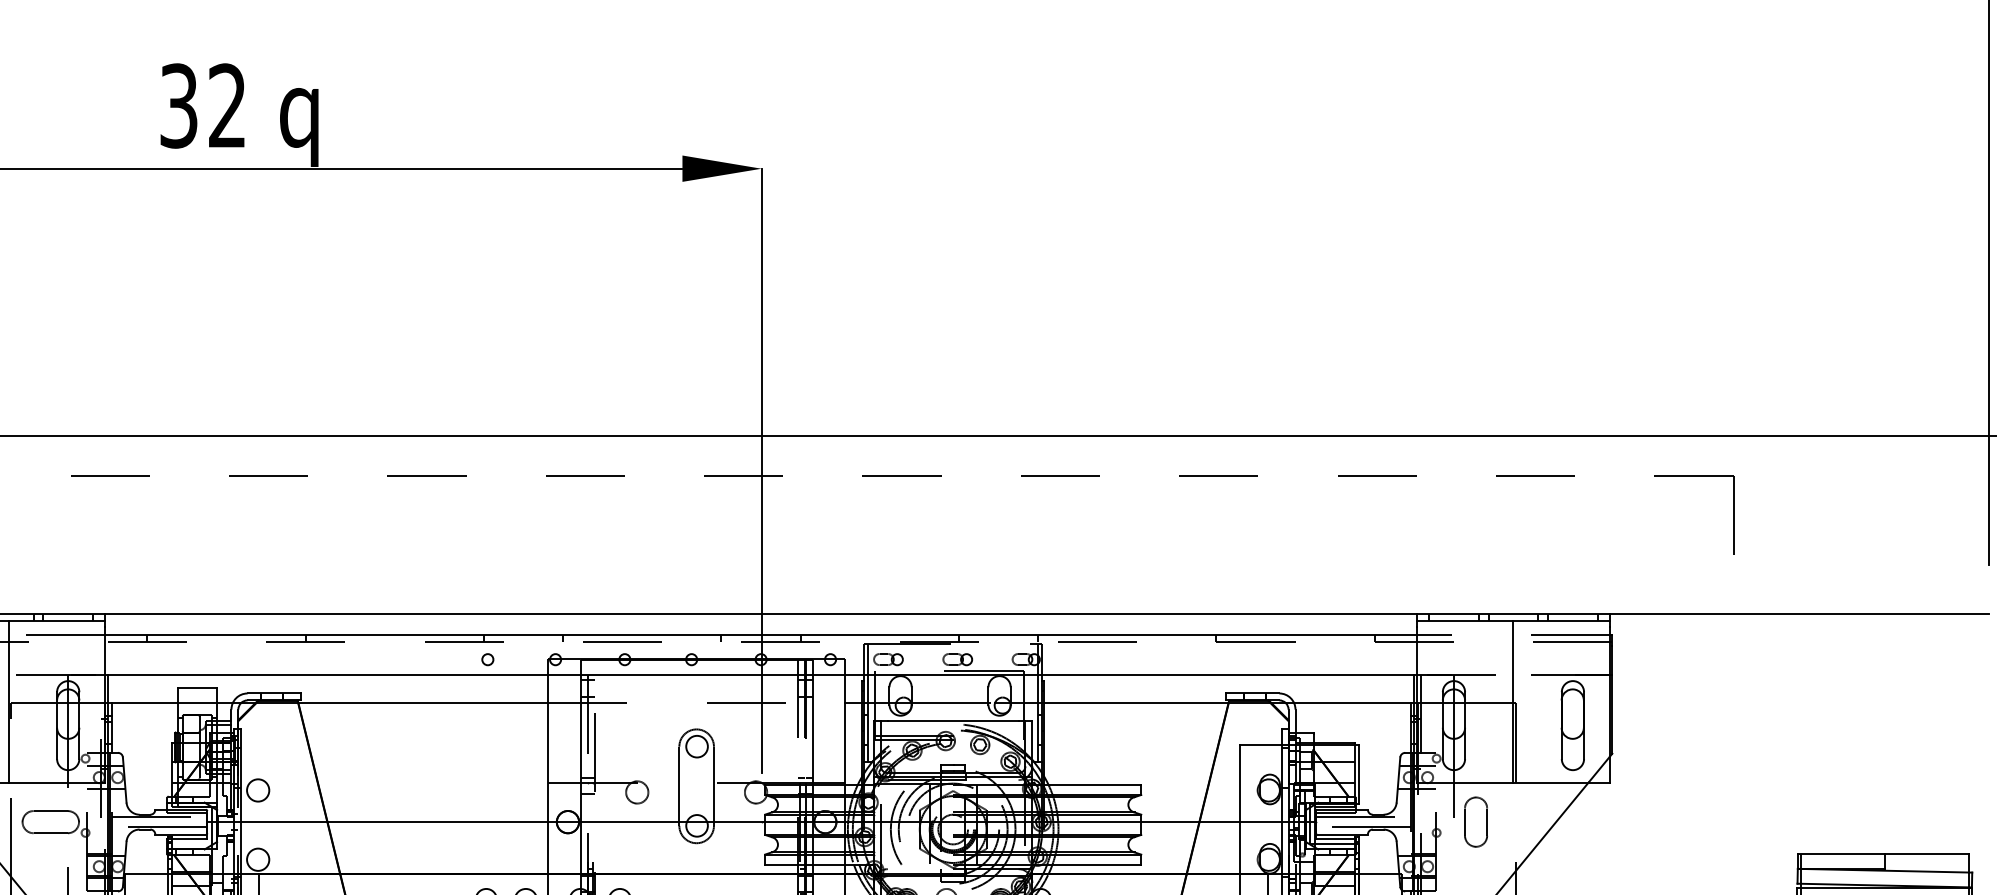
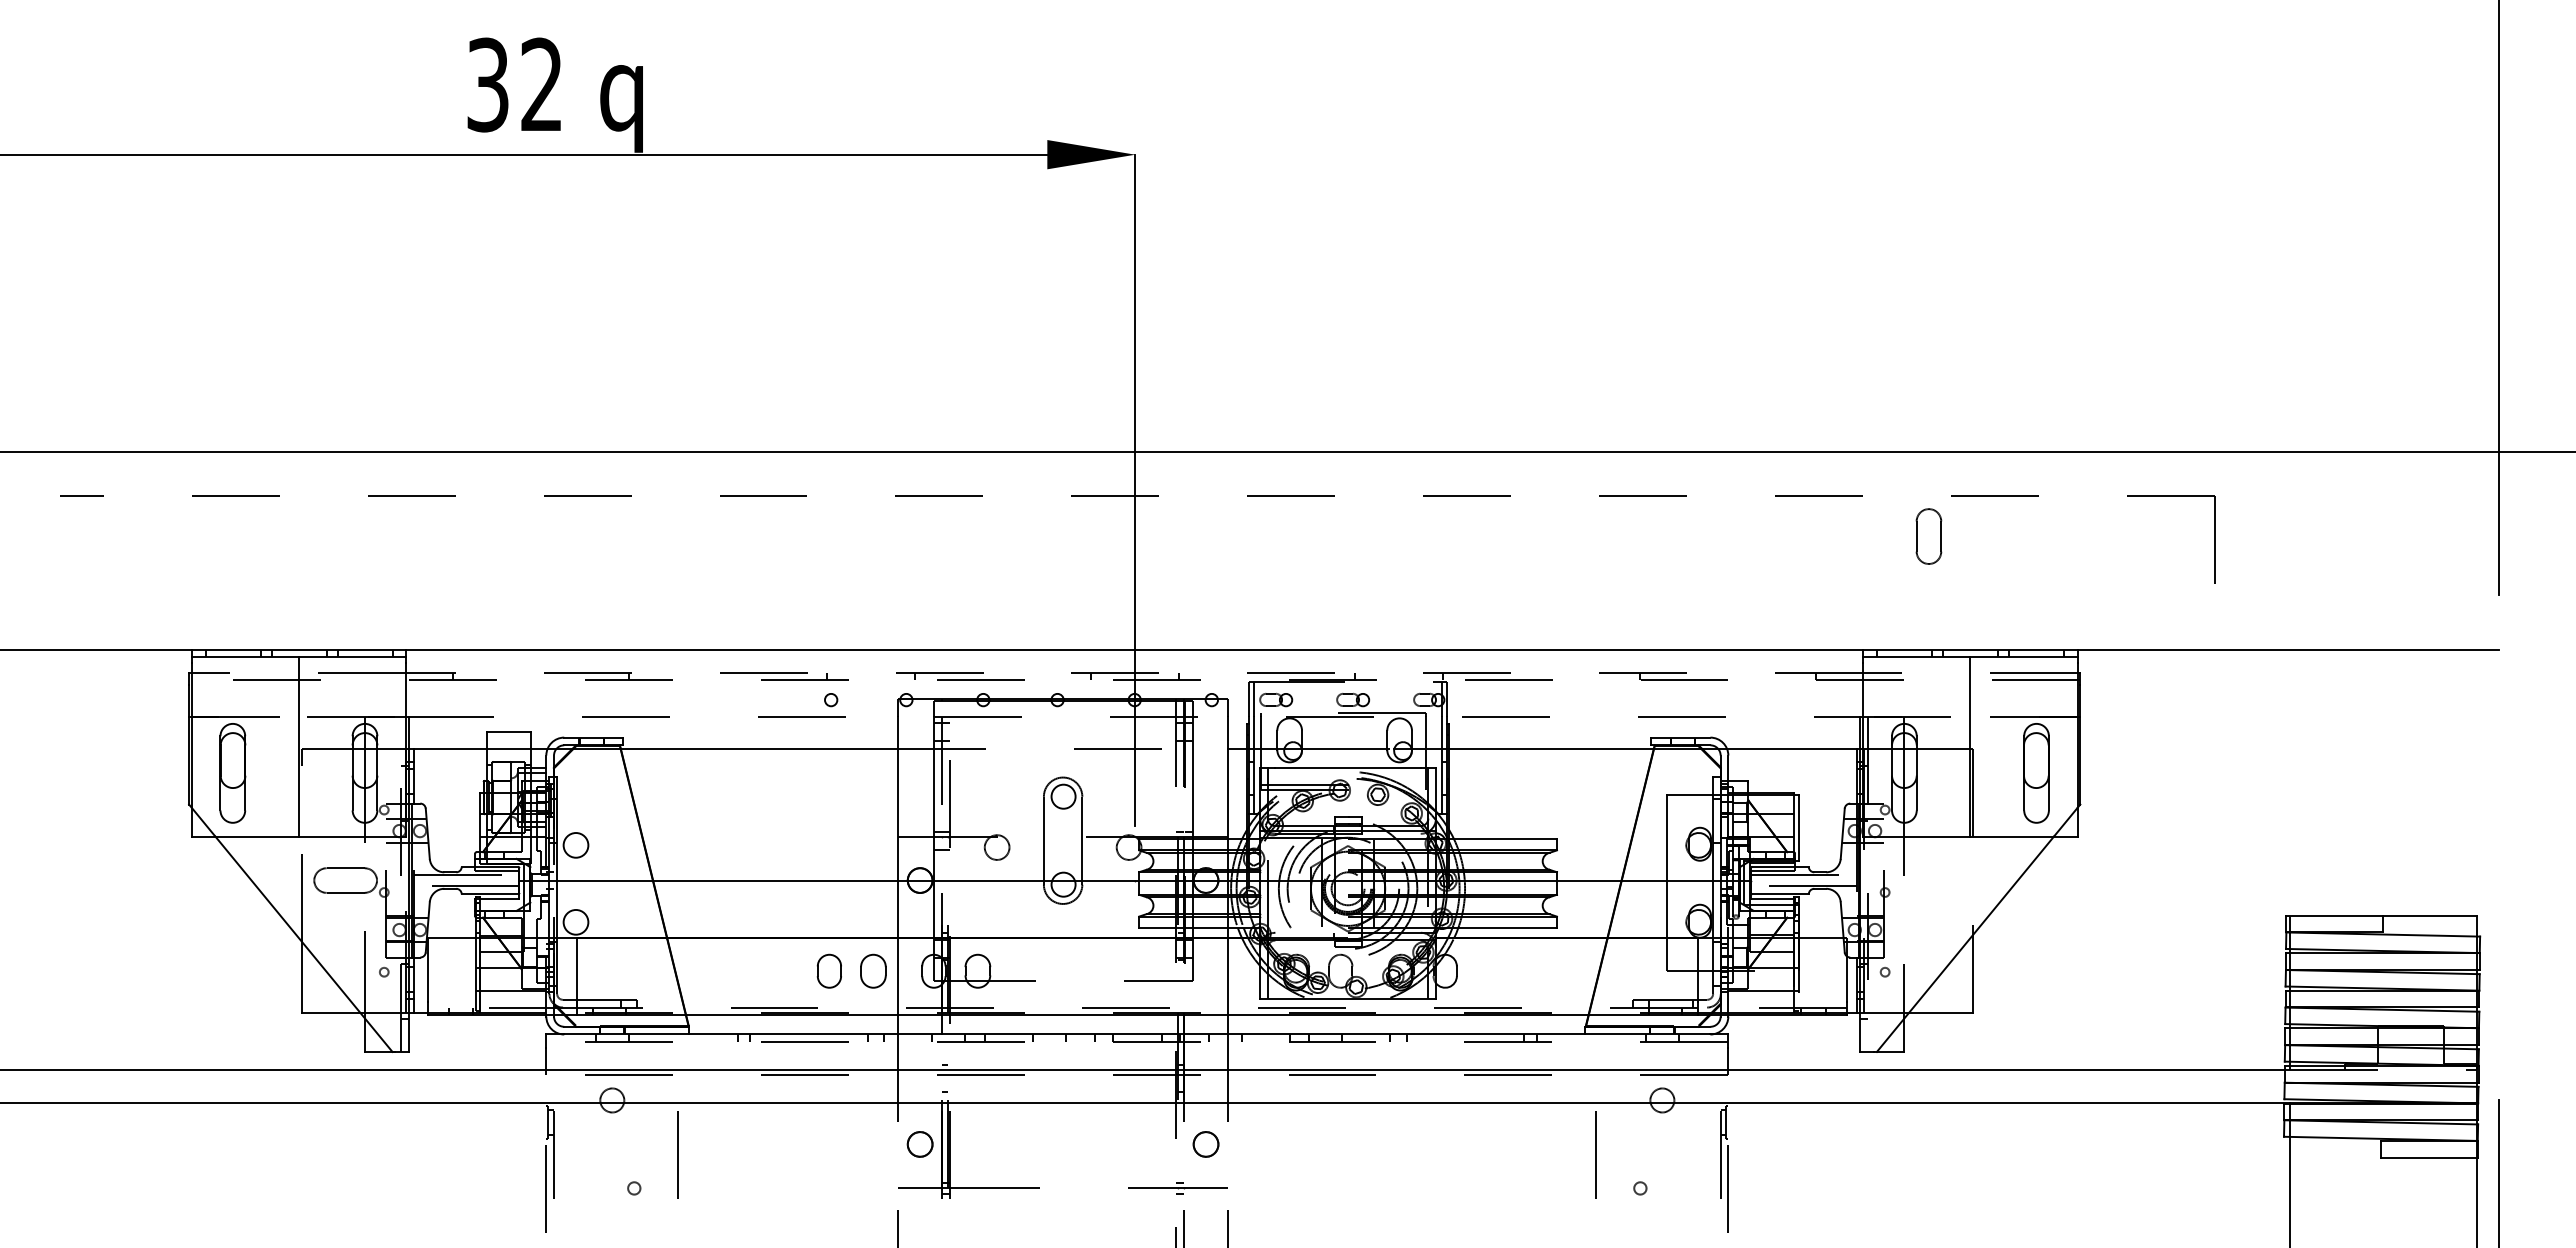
line: (760, 634) -> (1134, 672), solid -> dashed
line: (761, 674) -> (1135, 716), solid -> dashed
part: (1475, 822) -> (1928, 536), moved

